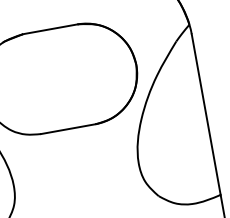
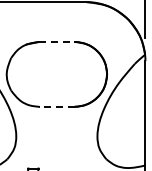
line: (49, 28) -> (56, 41), solid -> dashed
line: (67, 128) -> (56, 106), solid -> dashed

